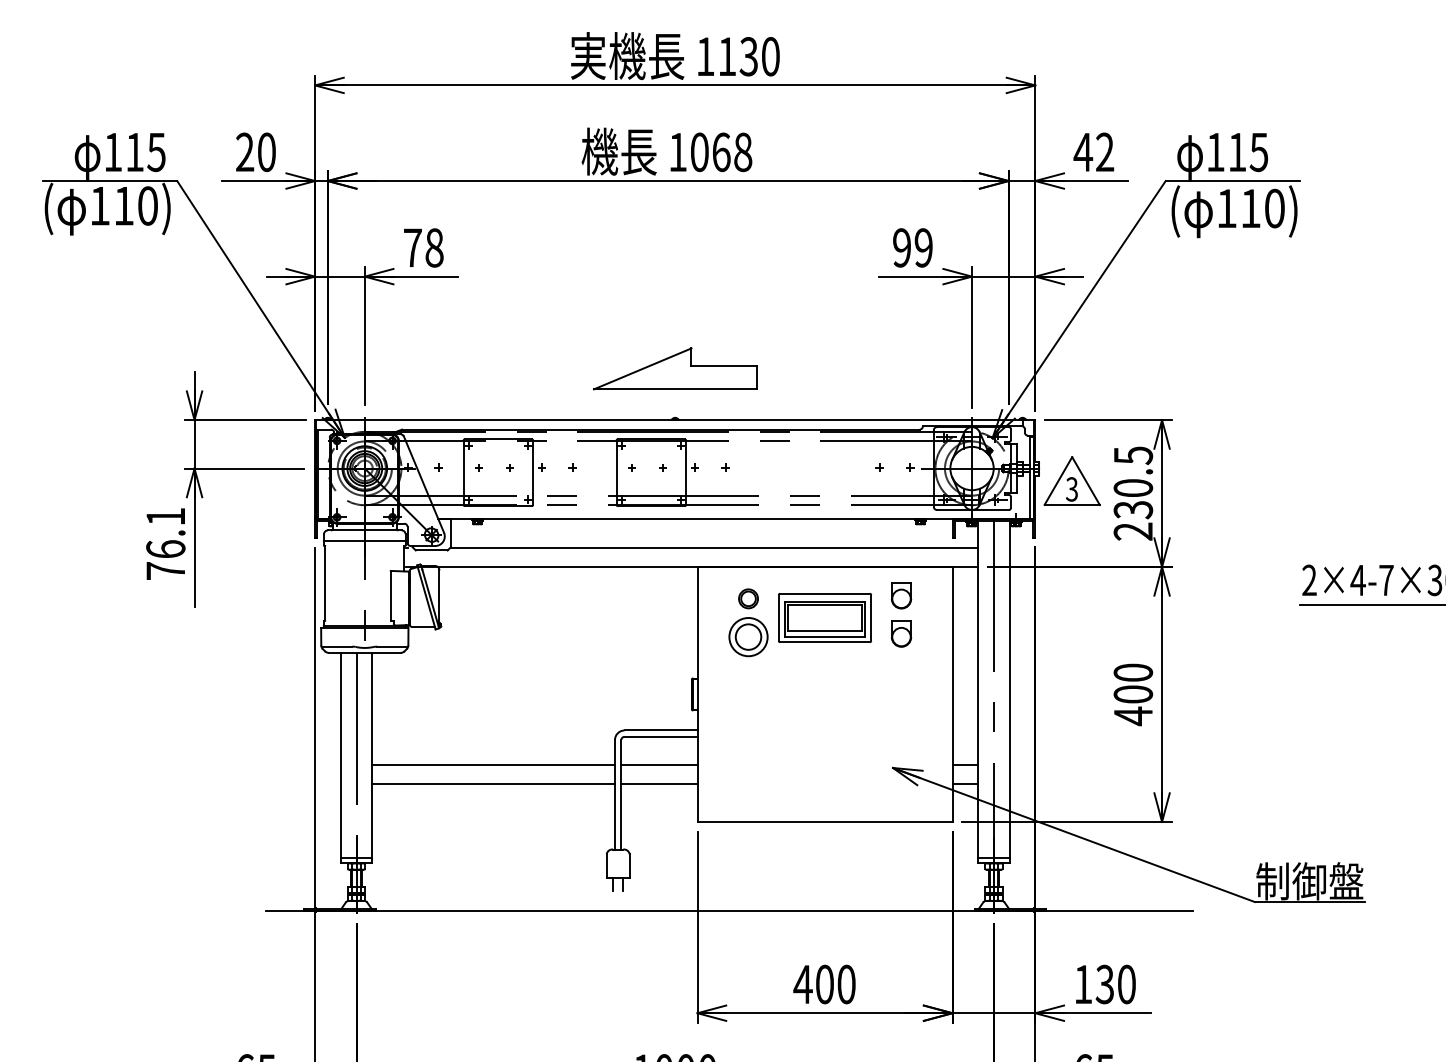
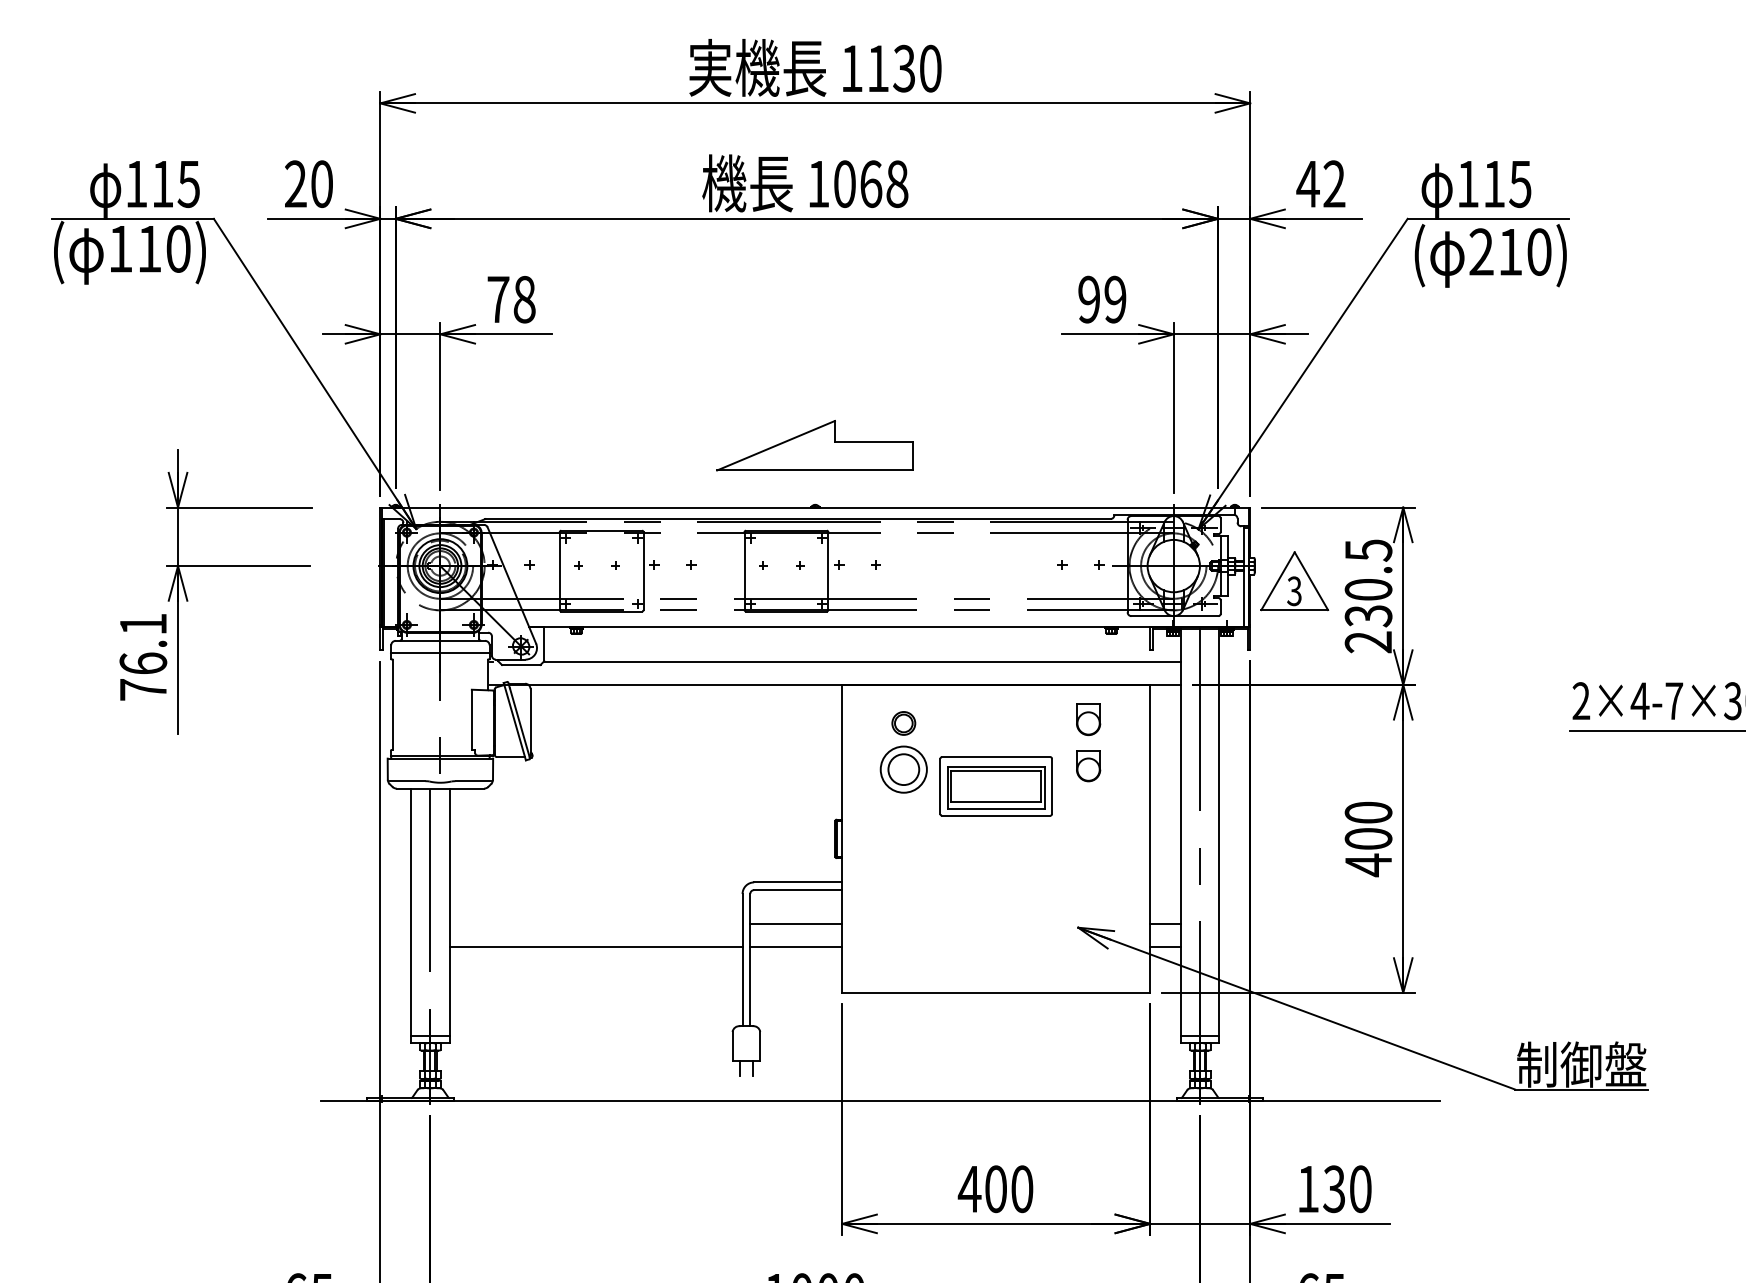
text: (1226, 207) -> (1481, 250), 110) -> 210)
part: (226, 469) -> (216, 567), moved
part: (825, 617) -> (996, 785), moved
line: (493, 764) -> (595, 923), removed

